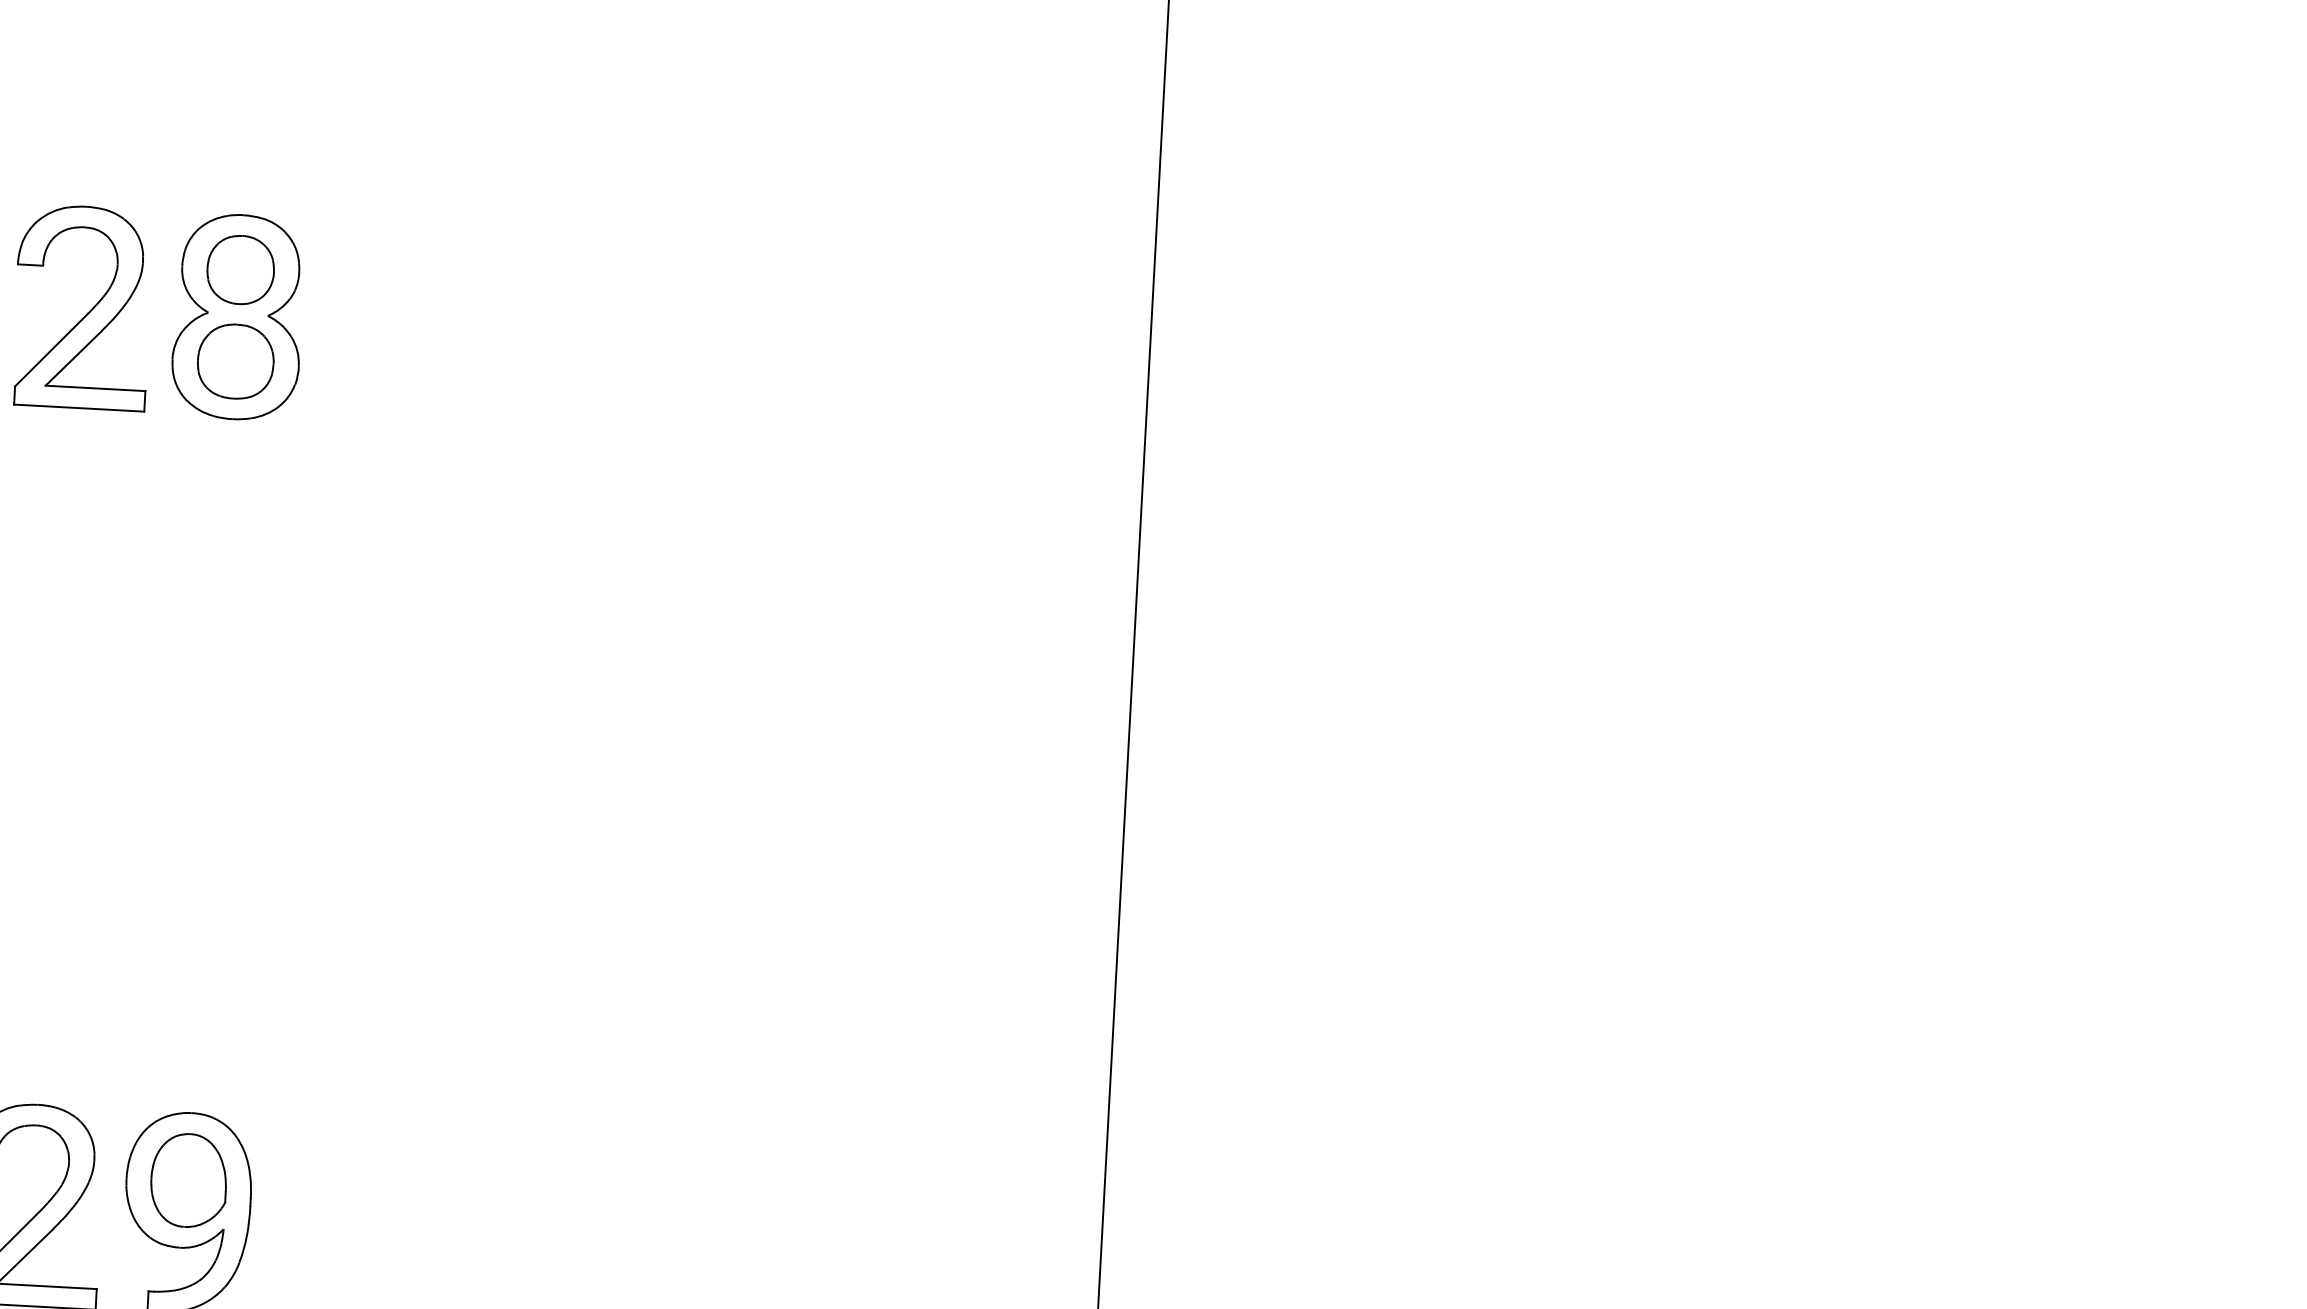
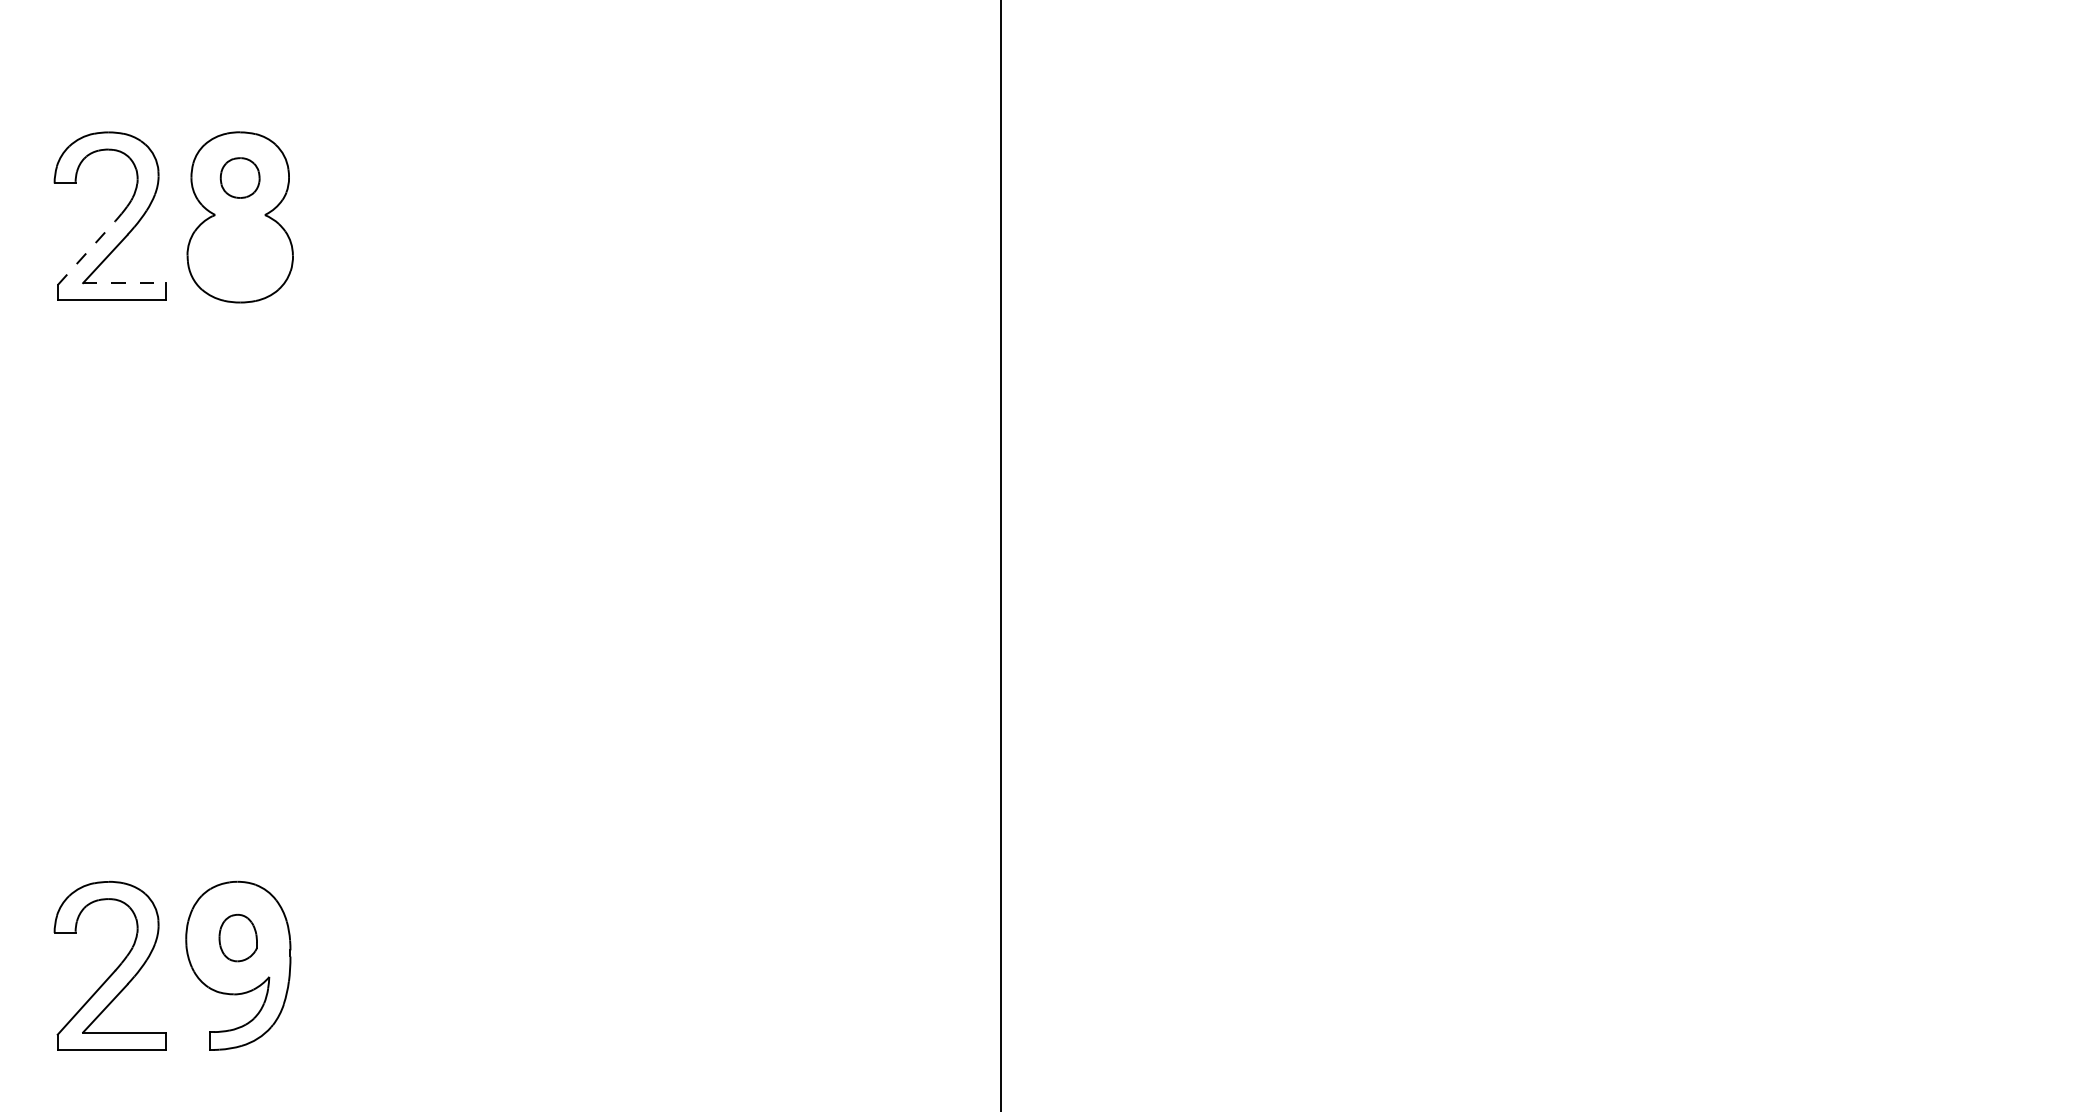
part: (239, 269) -> (239, 177), size x0.7
line: (51, 350) -> (86, 253), solid -> dashed
part: (234, 361) -> (239, 254), removed
line: (95, 388) -> (124, 283), solid -> dashed
part: (189, 1179) -> (238, 937), size x0.6

